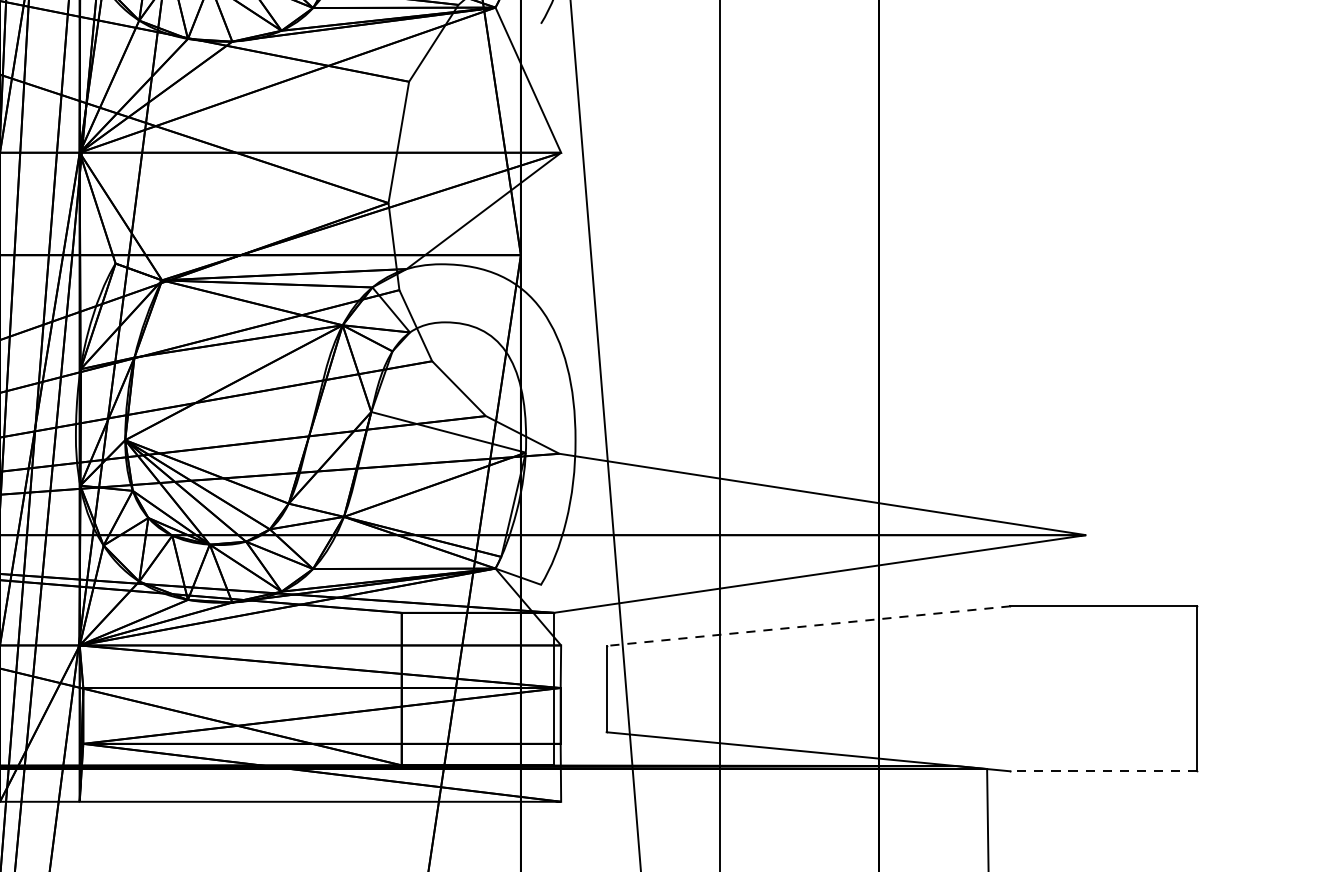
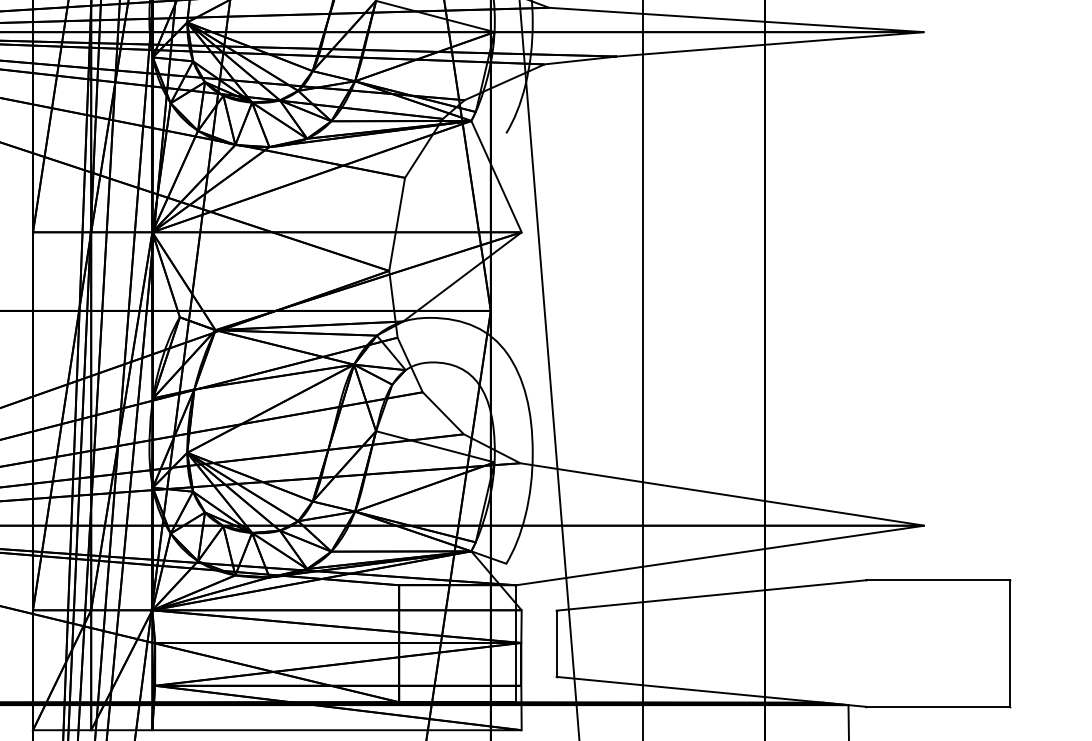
line: (808, 626) -> (711, 595), dashed -> solid
line: (1103, 770) -> (937, 706), dashed -> solid

